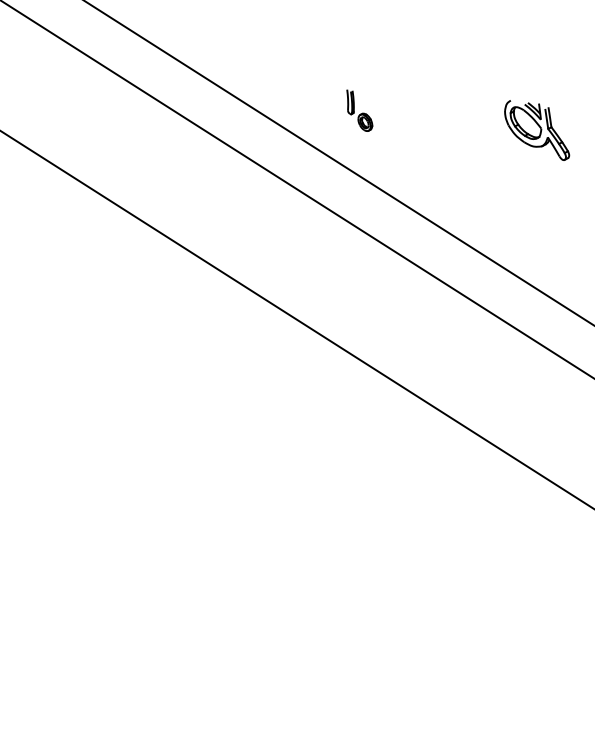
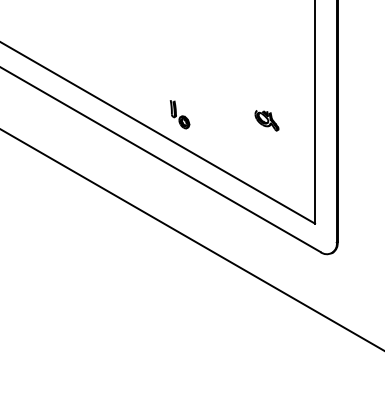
part: (358, 110) -> (179, 114), size x1.43
part: (536, 130) -> (266, 120), size x0.71

